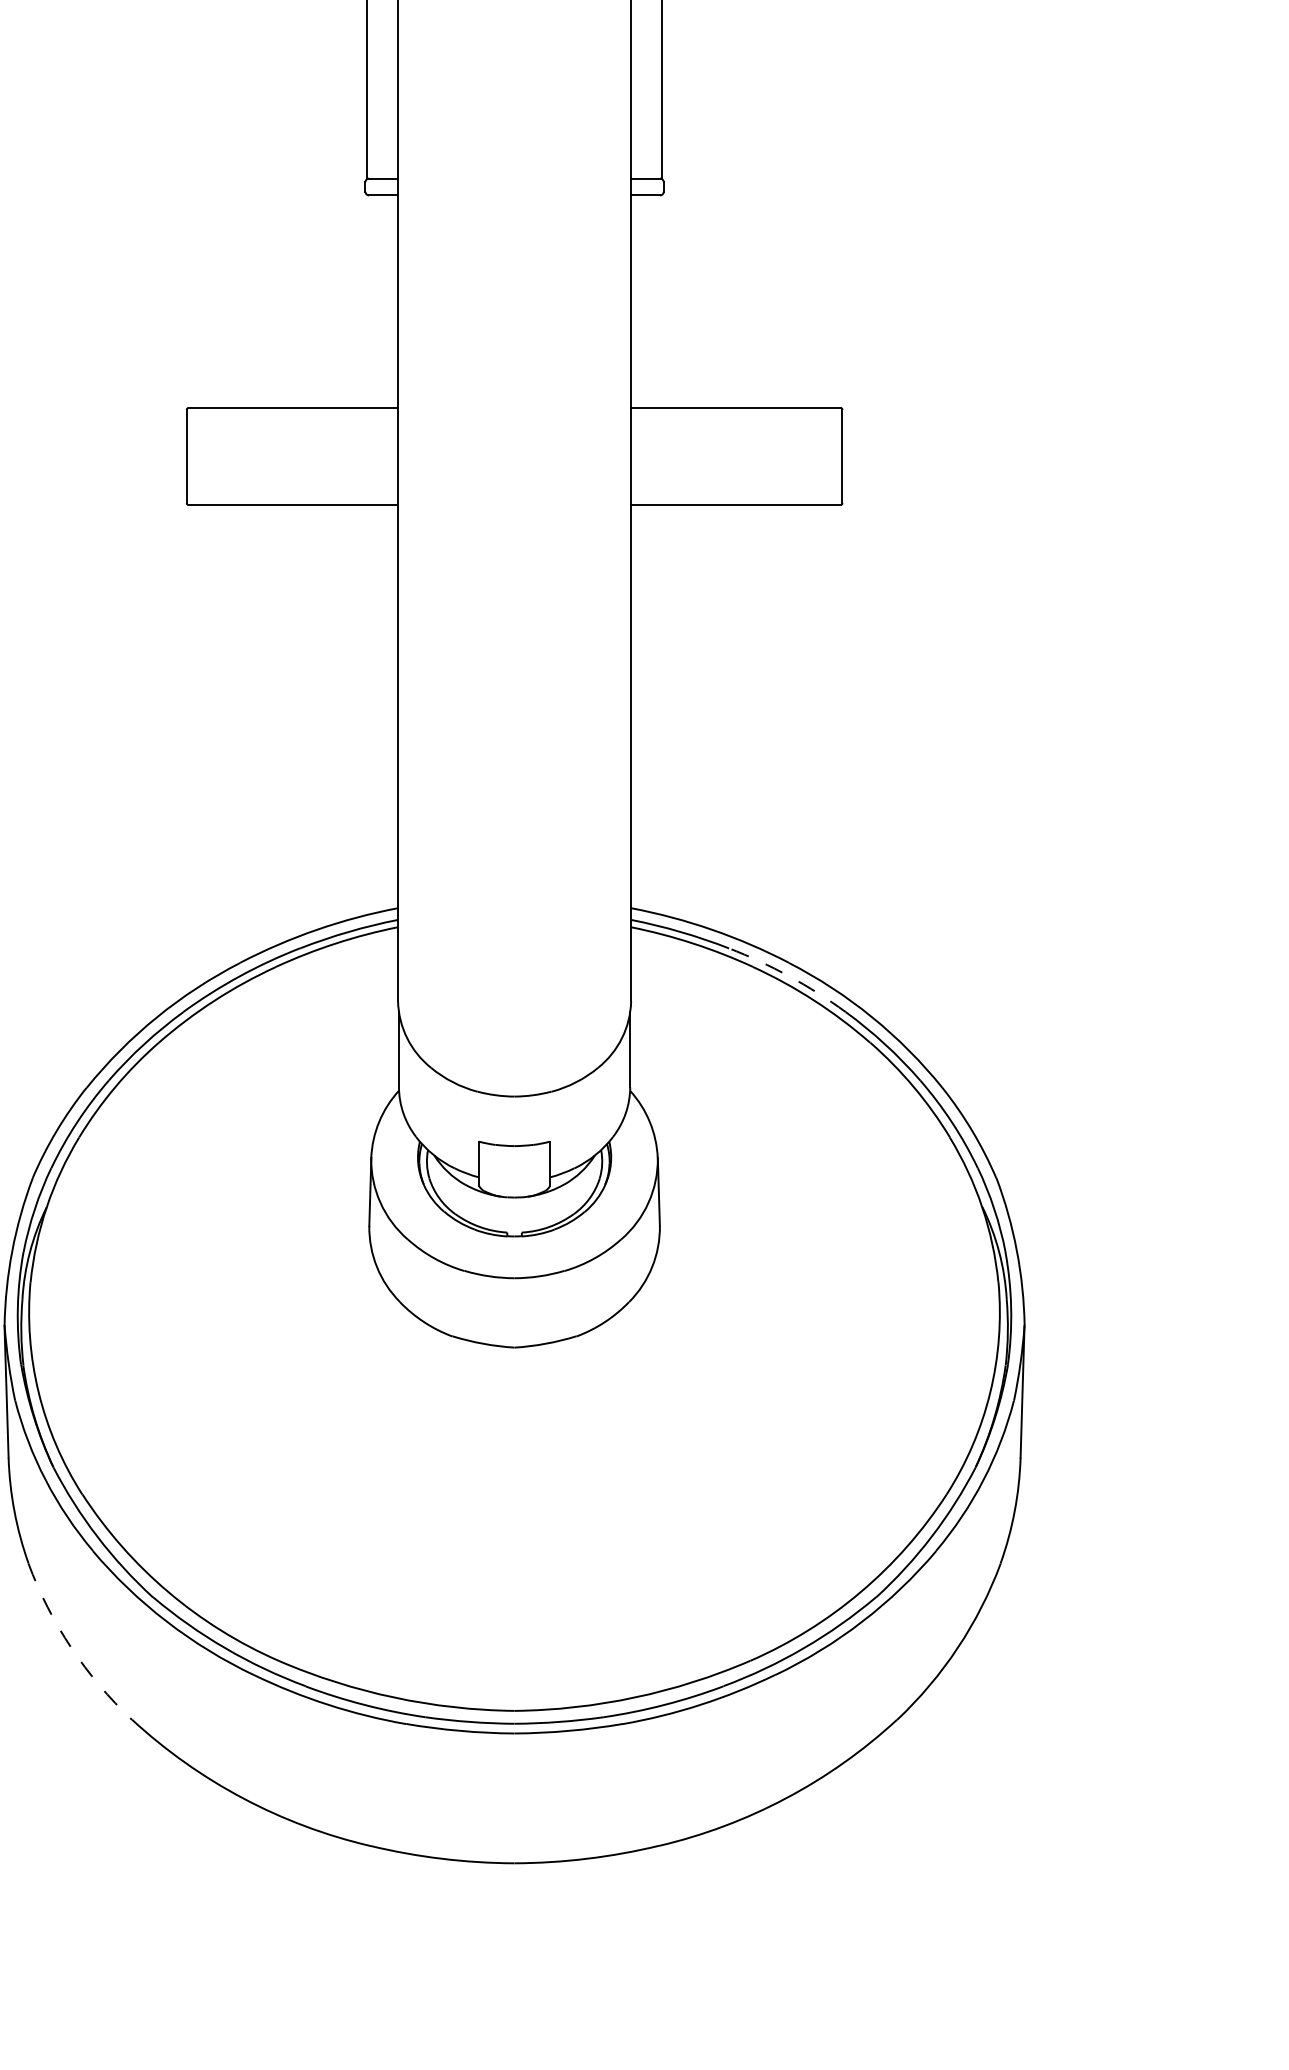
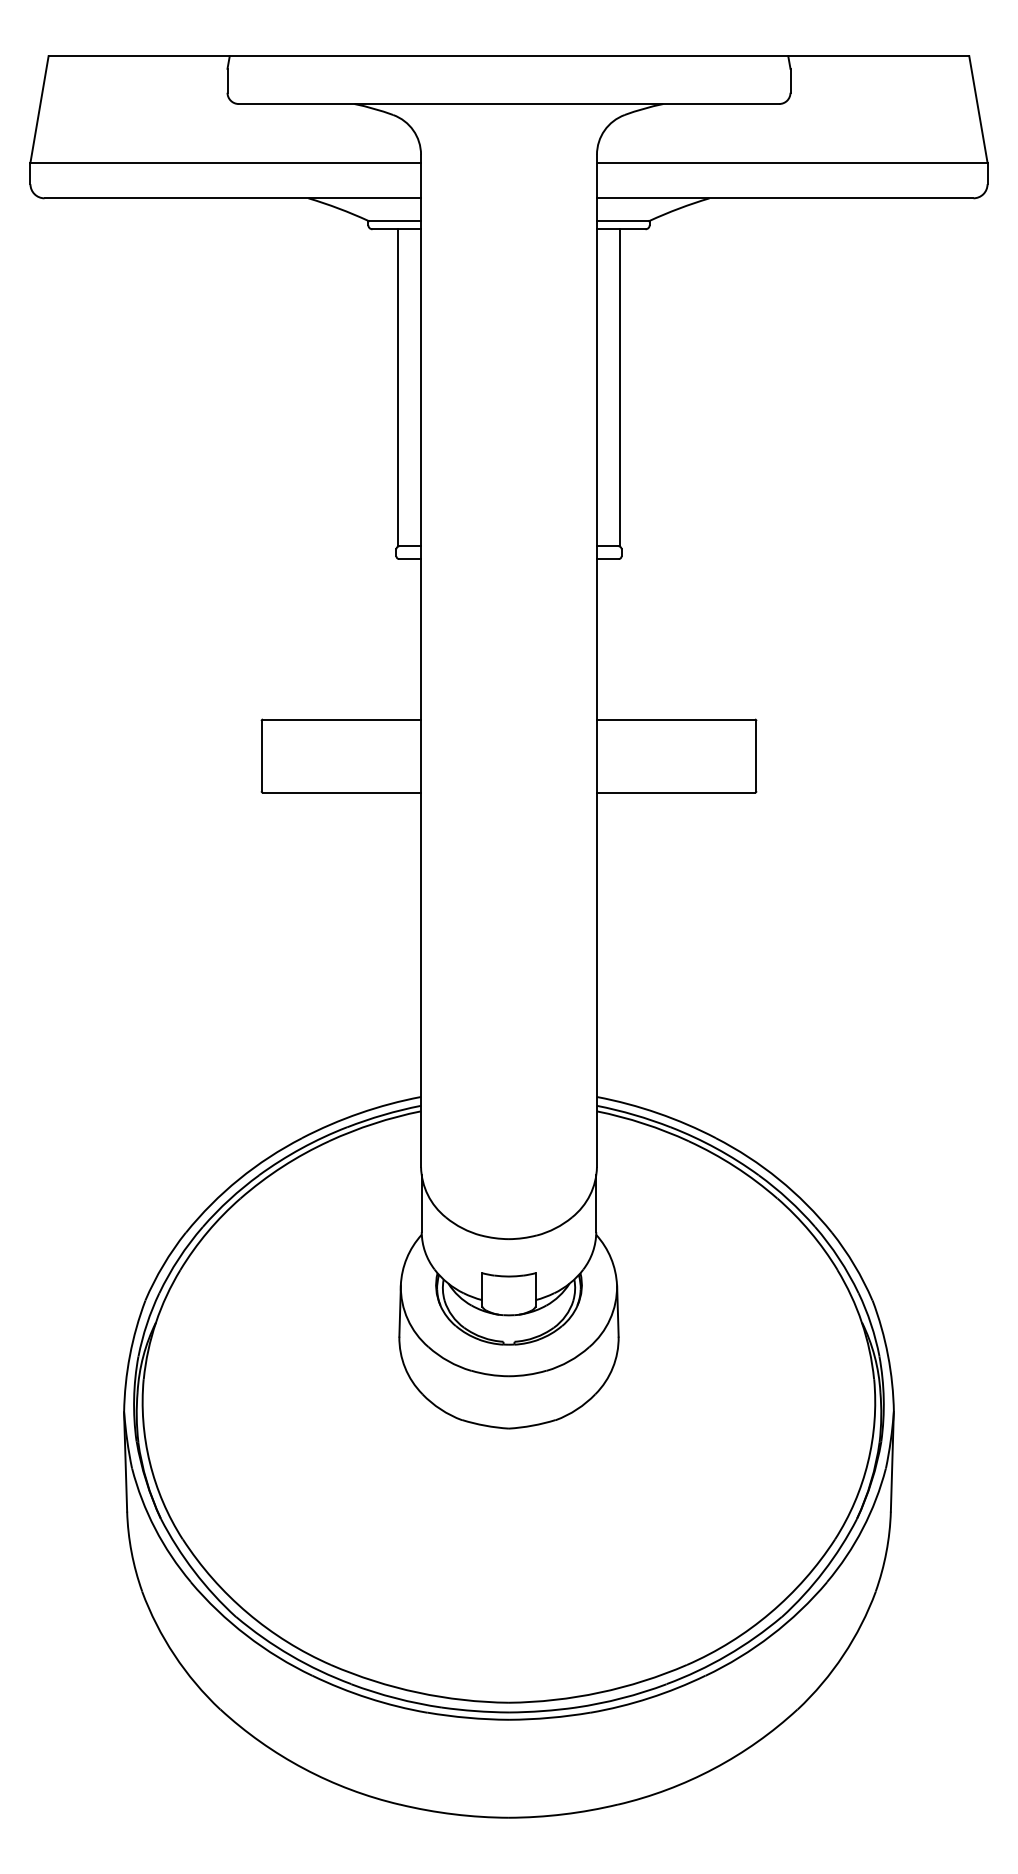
arc: (789, 976) -> (716, 1148), dashed -> solid
arc: (71, 1648) -> (174, 1655), dashed -> solid

